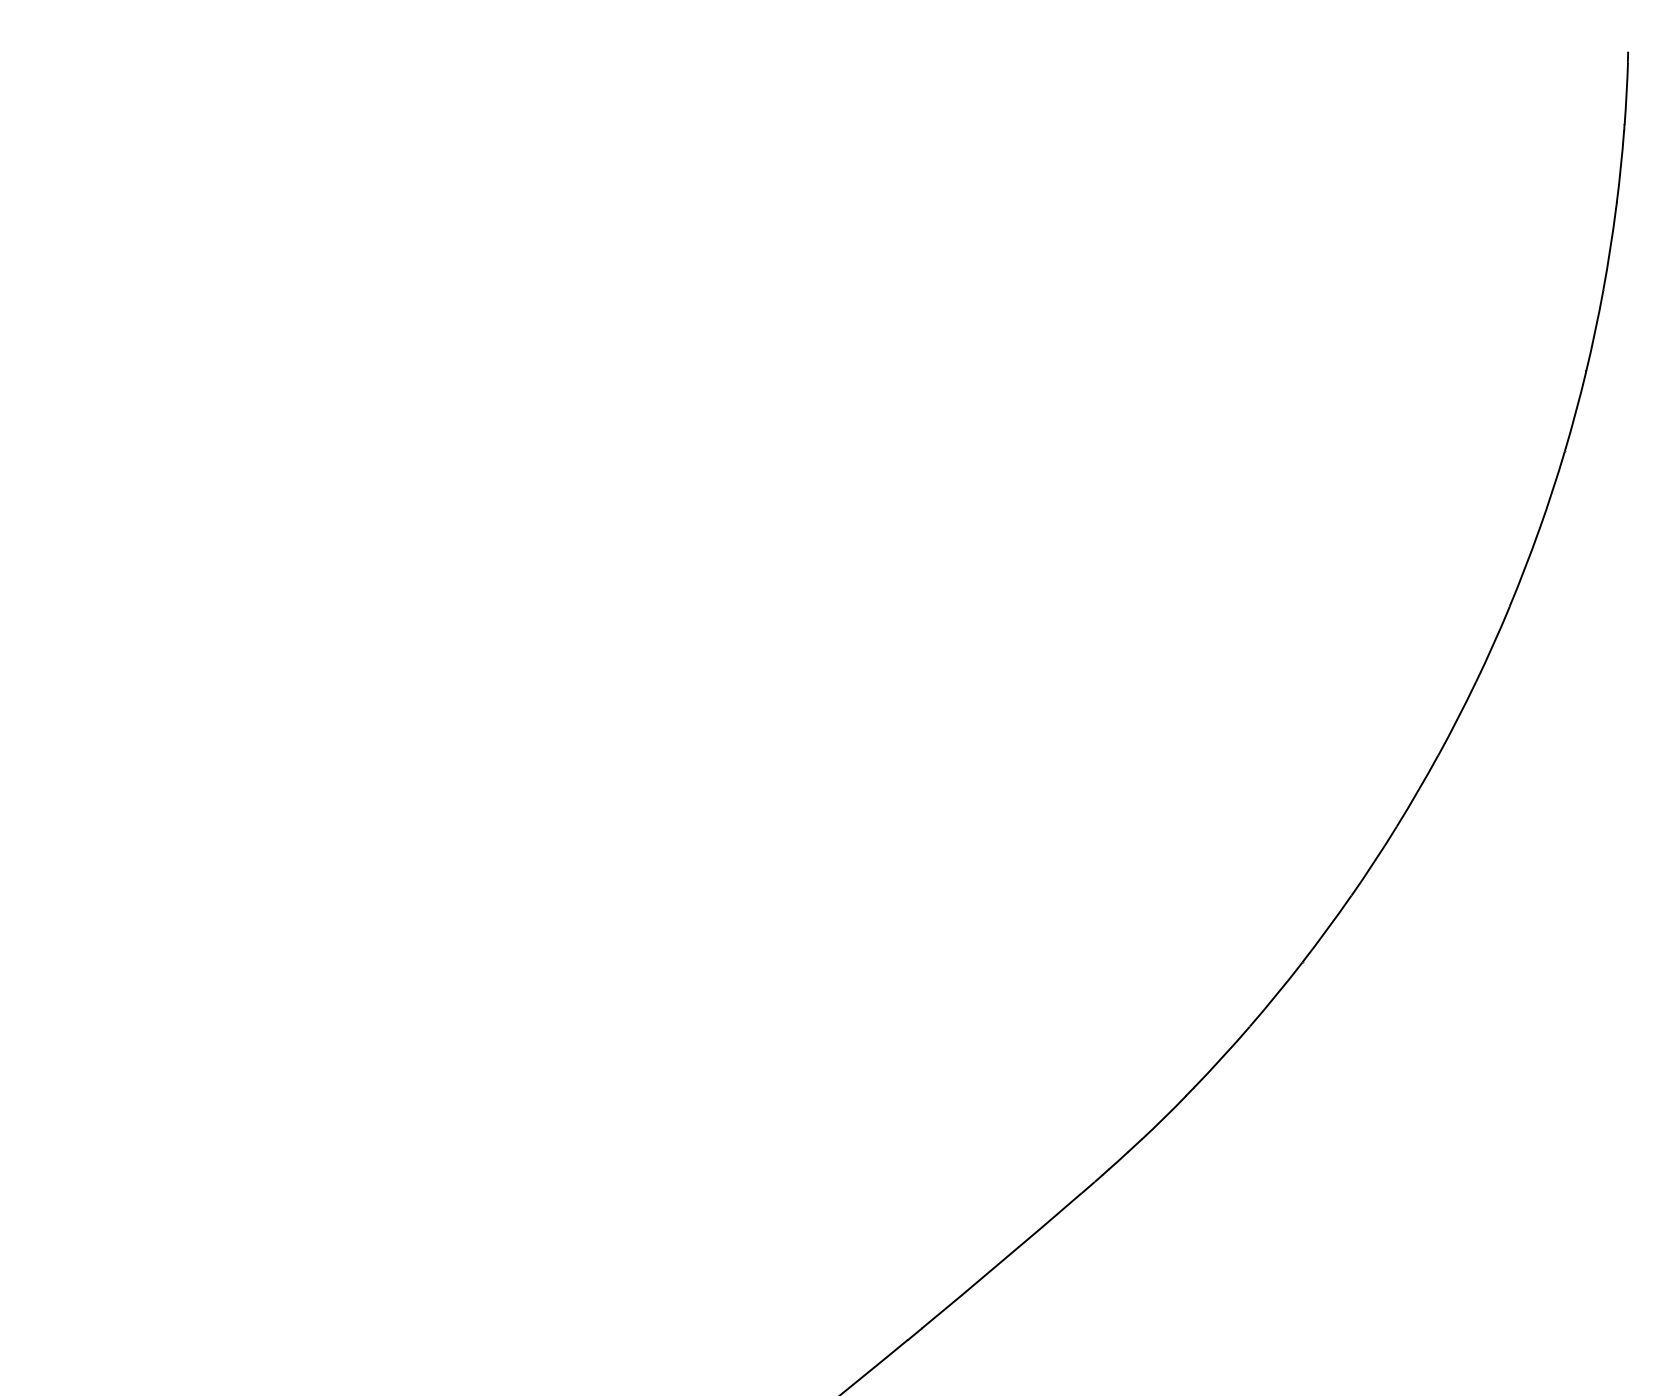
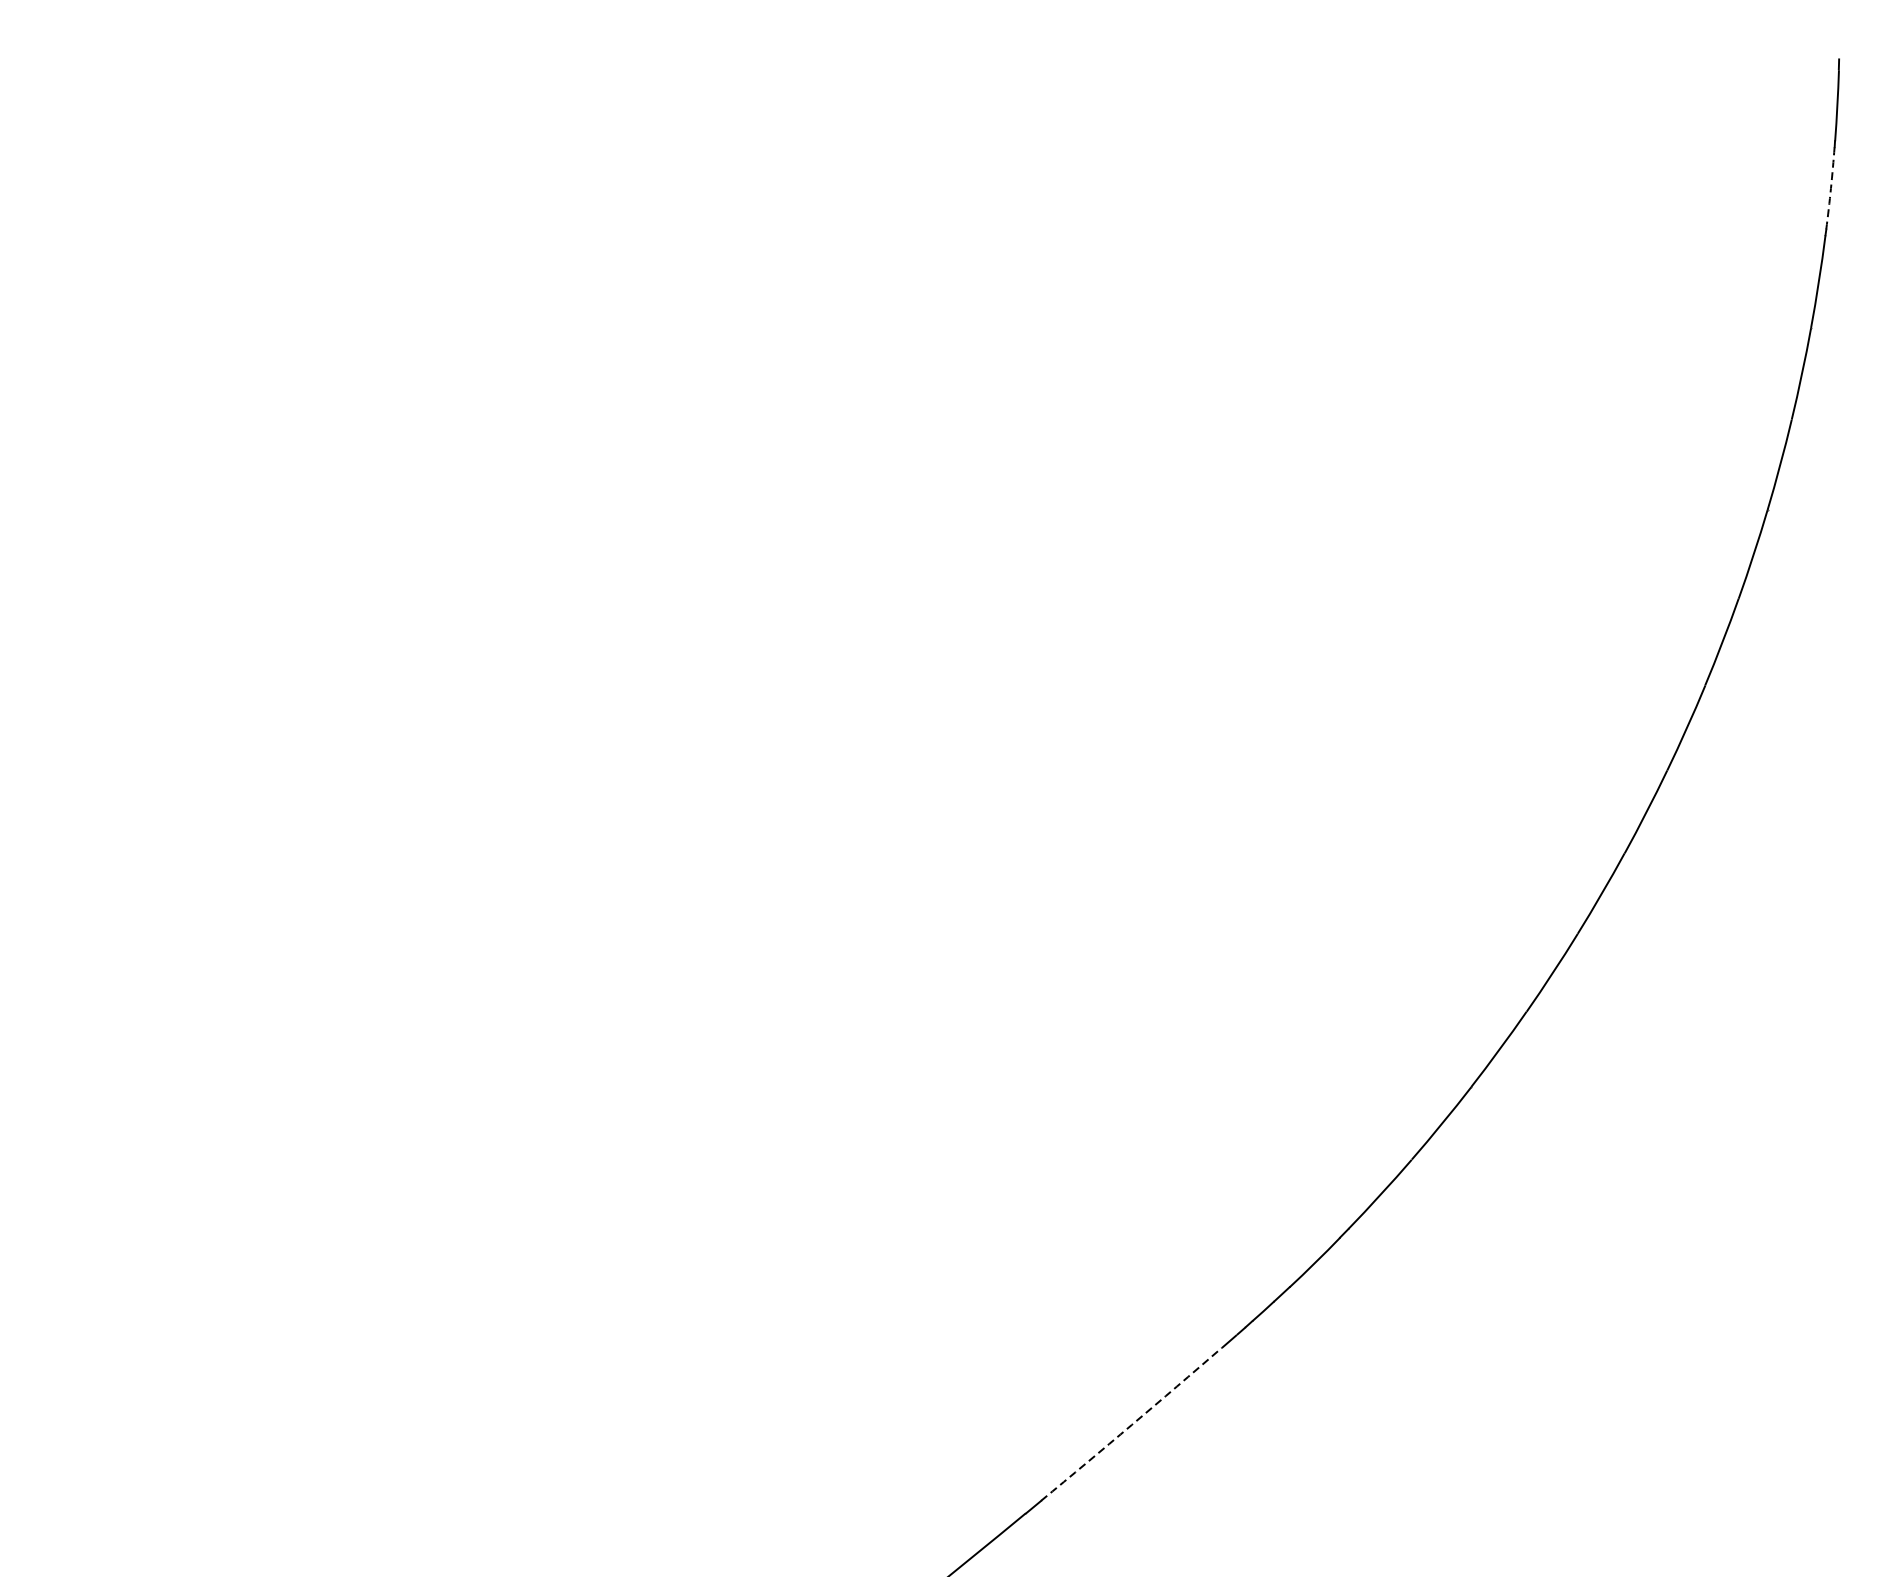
arc: (1620, 166) -> (1830, 188), solid -> dashed
arc: (1002, 1261) -> (1132, 1425), solid -> dashed

